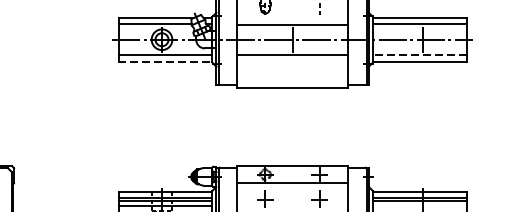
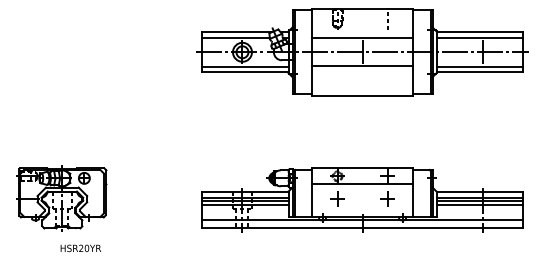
line: (419, 55) -> (479, 66), dashed -> solid
line: (165, 61) -> (245, 72), dashed -> solid
line: (419, 206) -> (479, 205), added

